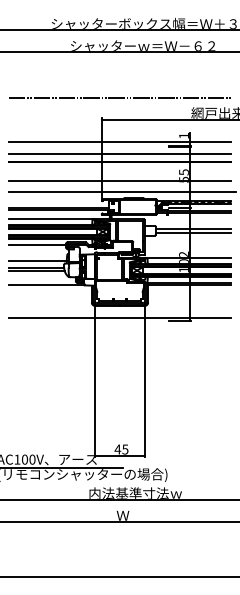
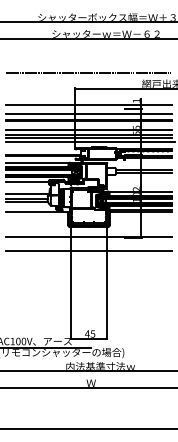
line: (119, 175) -> (88, 130), added
line: (119, 186) -> (88, 138), added
line: (119, 337) -> (88, 250), added

